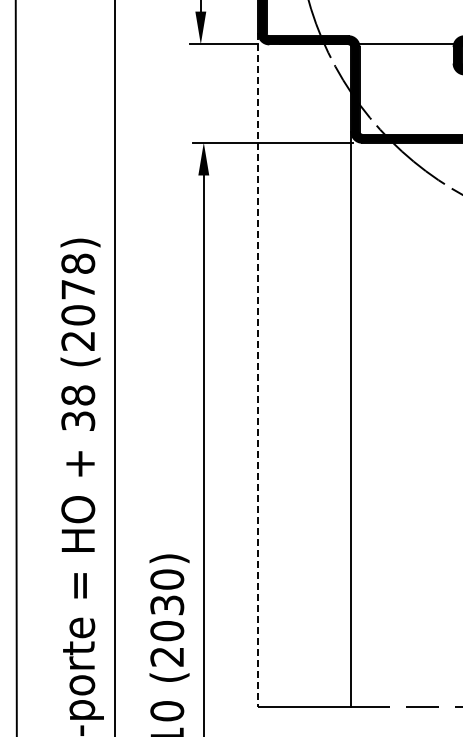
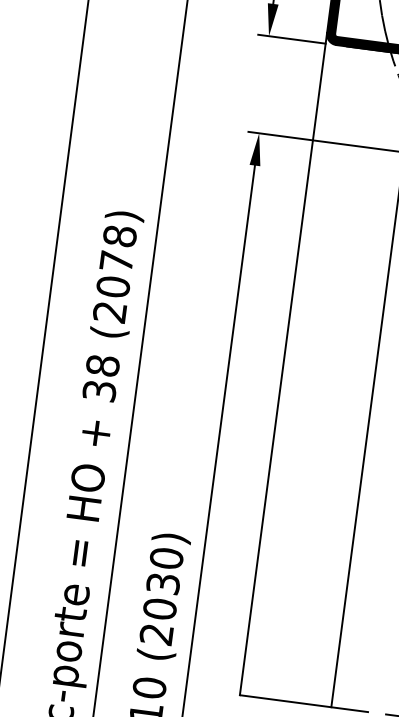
line: (258, 370) -> (283, 364), dashed -> solid

